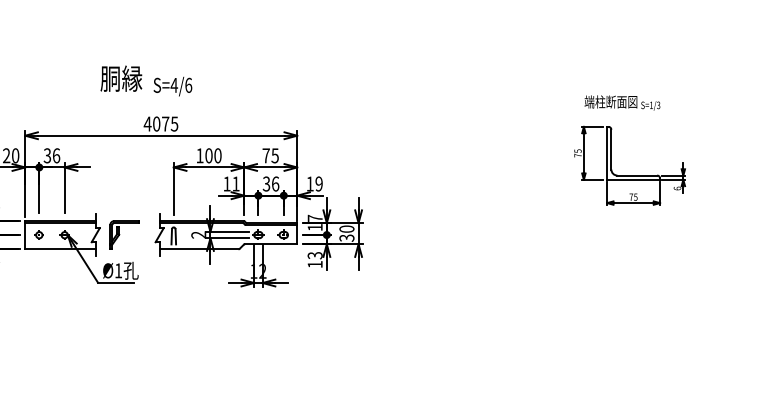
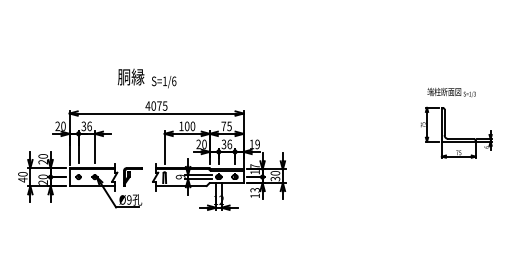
text: (173, 85) -> (164, 81), S=4/6 -> S=1/6
text: (231, 184) -> (201, 144), 11 -> 20
text: (198, 234) -> (180, 176), 2 -> 9
text: (118, 270) -> (129, 199), Ø1 -> Ø9

